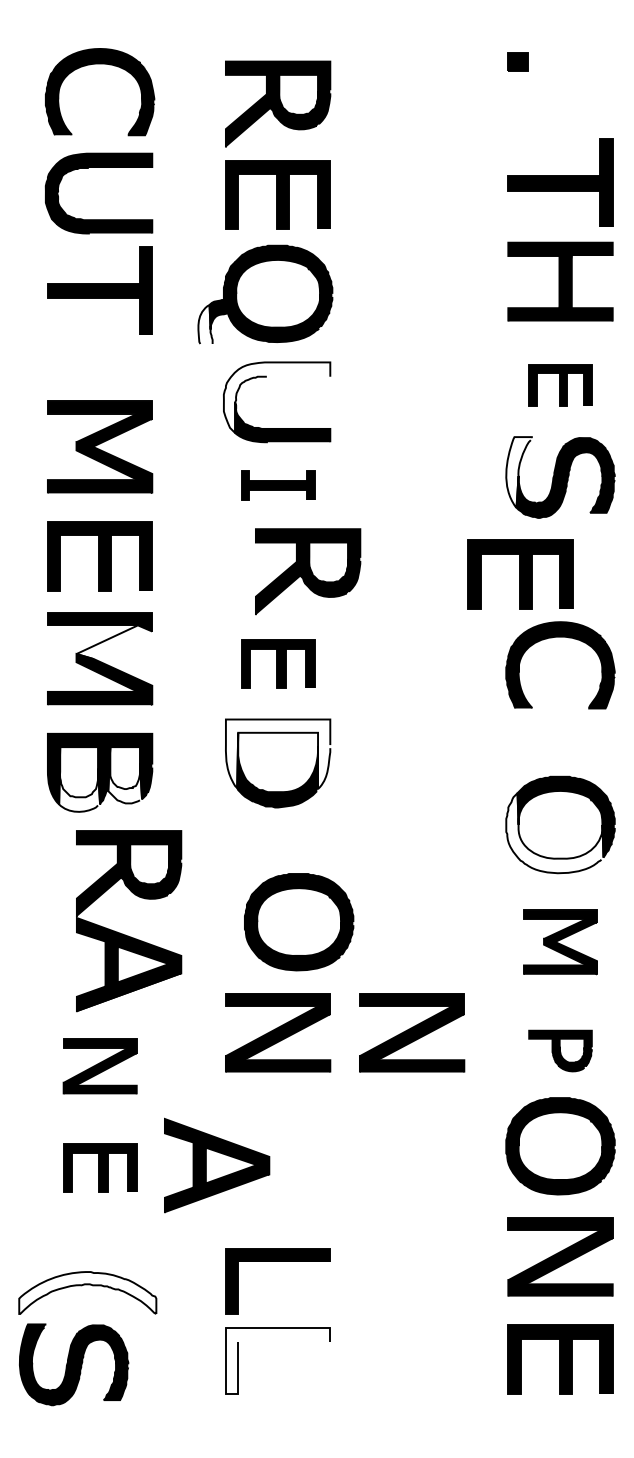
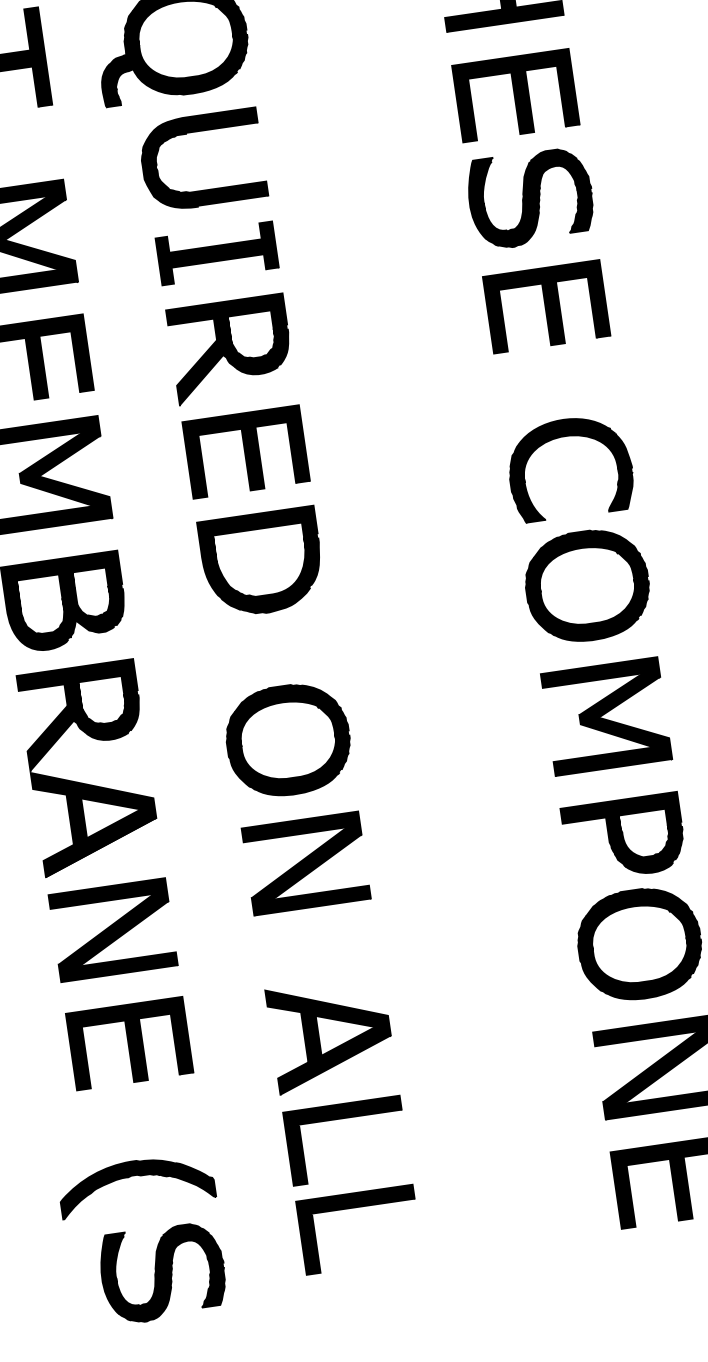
fill: (205, 324) -> (110, 85), added
part: (560, 385) -> (515, 95), size x1.67
fill: (276, 397) -> (201, 155), added
fill: (518, 472) -> (483, 199), added
part: (277, 485) -> (216, 253), size x1.43
part: (308, 571) -> (231, 349), moved
part: (520, 574) -> (546, 306), moved
part: (560, 637) -> (565, 437), moved
fill: (114, 642) -> (60, 454), added
part: (277, 663) -> (245, 451), size x1.43
fill: (277, 754) -> (260, 553), added
fill: (125, 775) -> (94, 601), added
fill: (79, 779) -> (43, 613), added
fill: (554, 833) -> (582, 596), added
part: (299, 922) -> (288, 740), moved
part: (125, 934) -> (87, 783), moved
part: (560, 942) -> (606, 716), size x1.43
part: (412, 1032) -> (456, 841), removed
part: (560, 1050) -> (624, 837), size x1.67
part: (100, 1066) -> (113, 930), size x1.43
part: (217, 1165) -> (331, 1033), moved
part: (99, 1167) -> (128, 1042), size x1.43
fill: (87, 1292) -> (135, 1184), added
fill: (277, 1360) -> (358, 1229), added
part: (74, 1364) -> (163, 1272), moved

